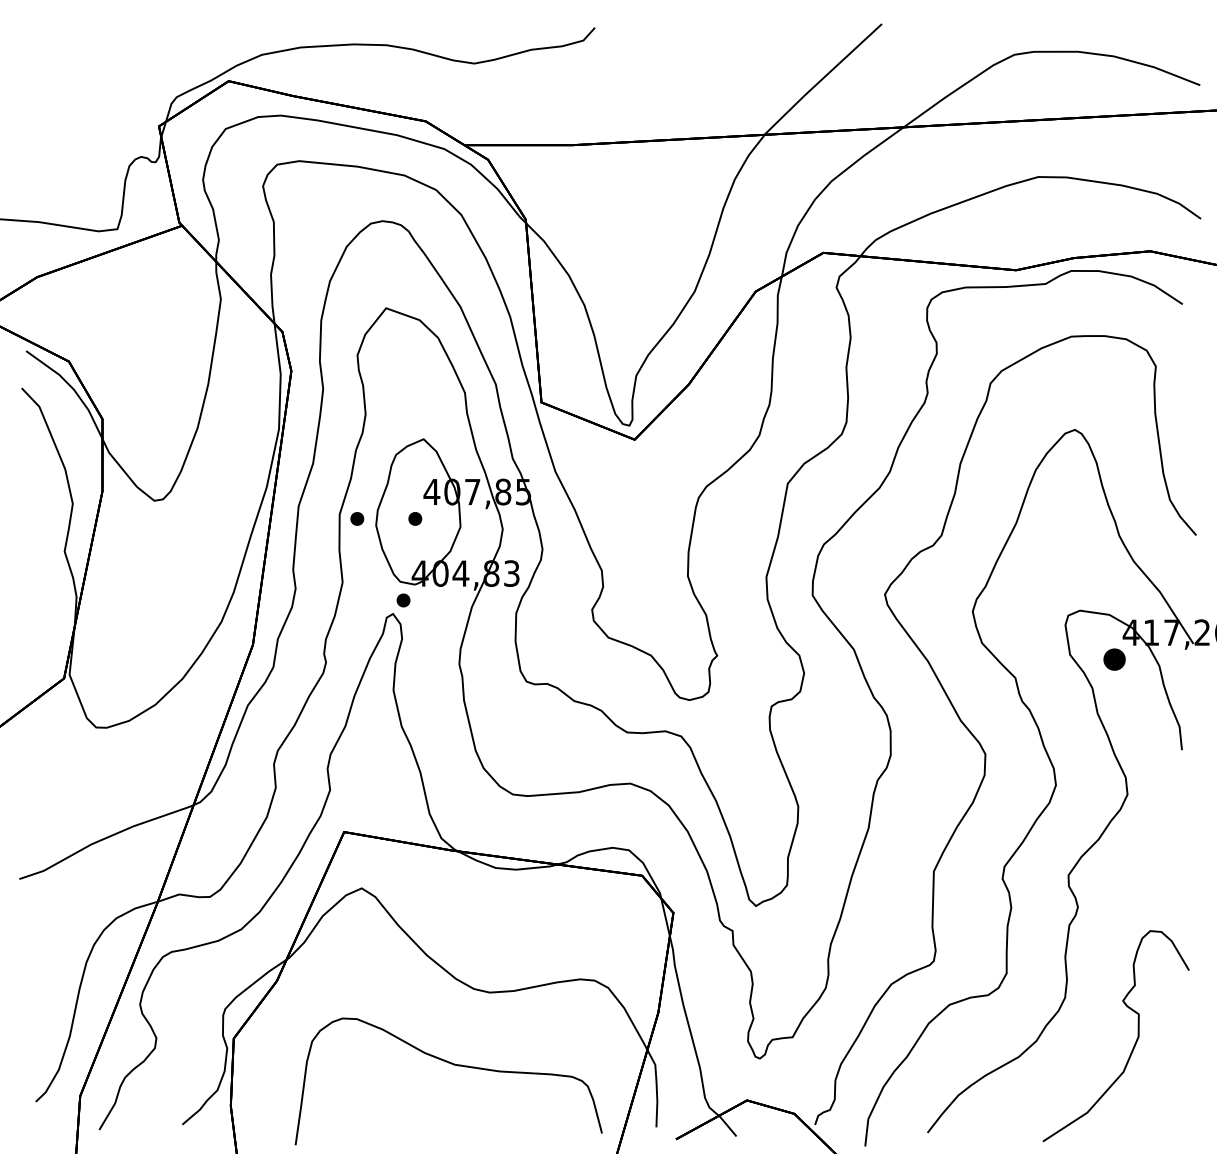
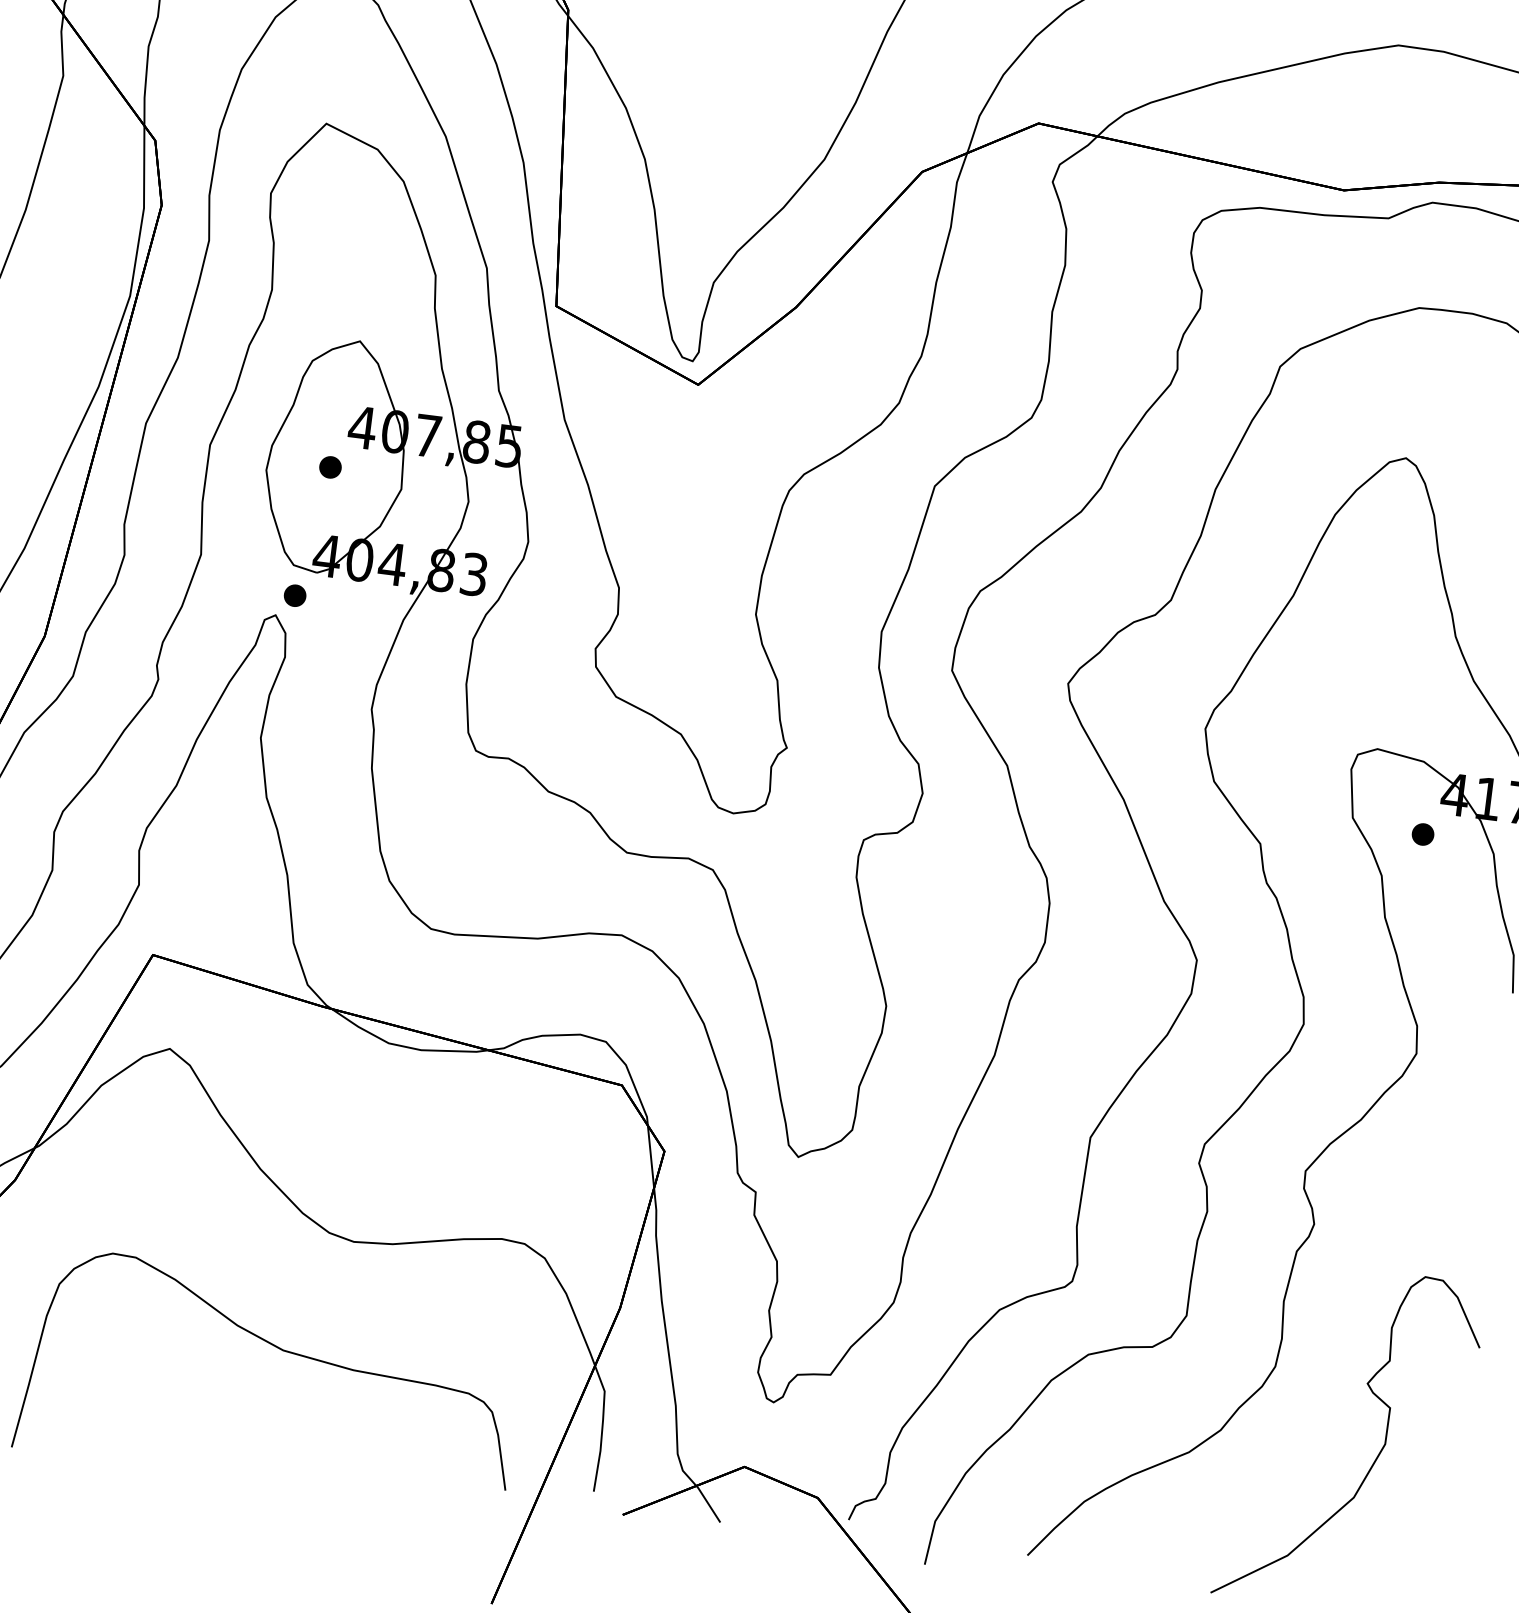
part: (357, 518) -> (237, 454), removed
part: (1114, 659) -> (1422, 834), size x0.62

